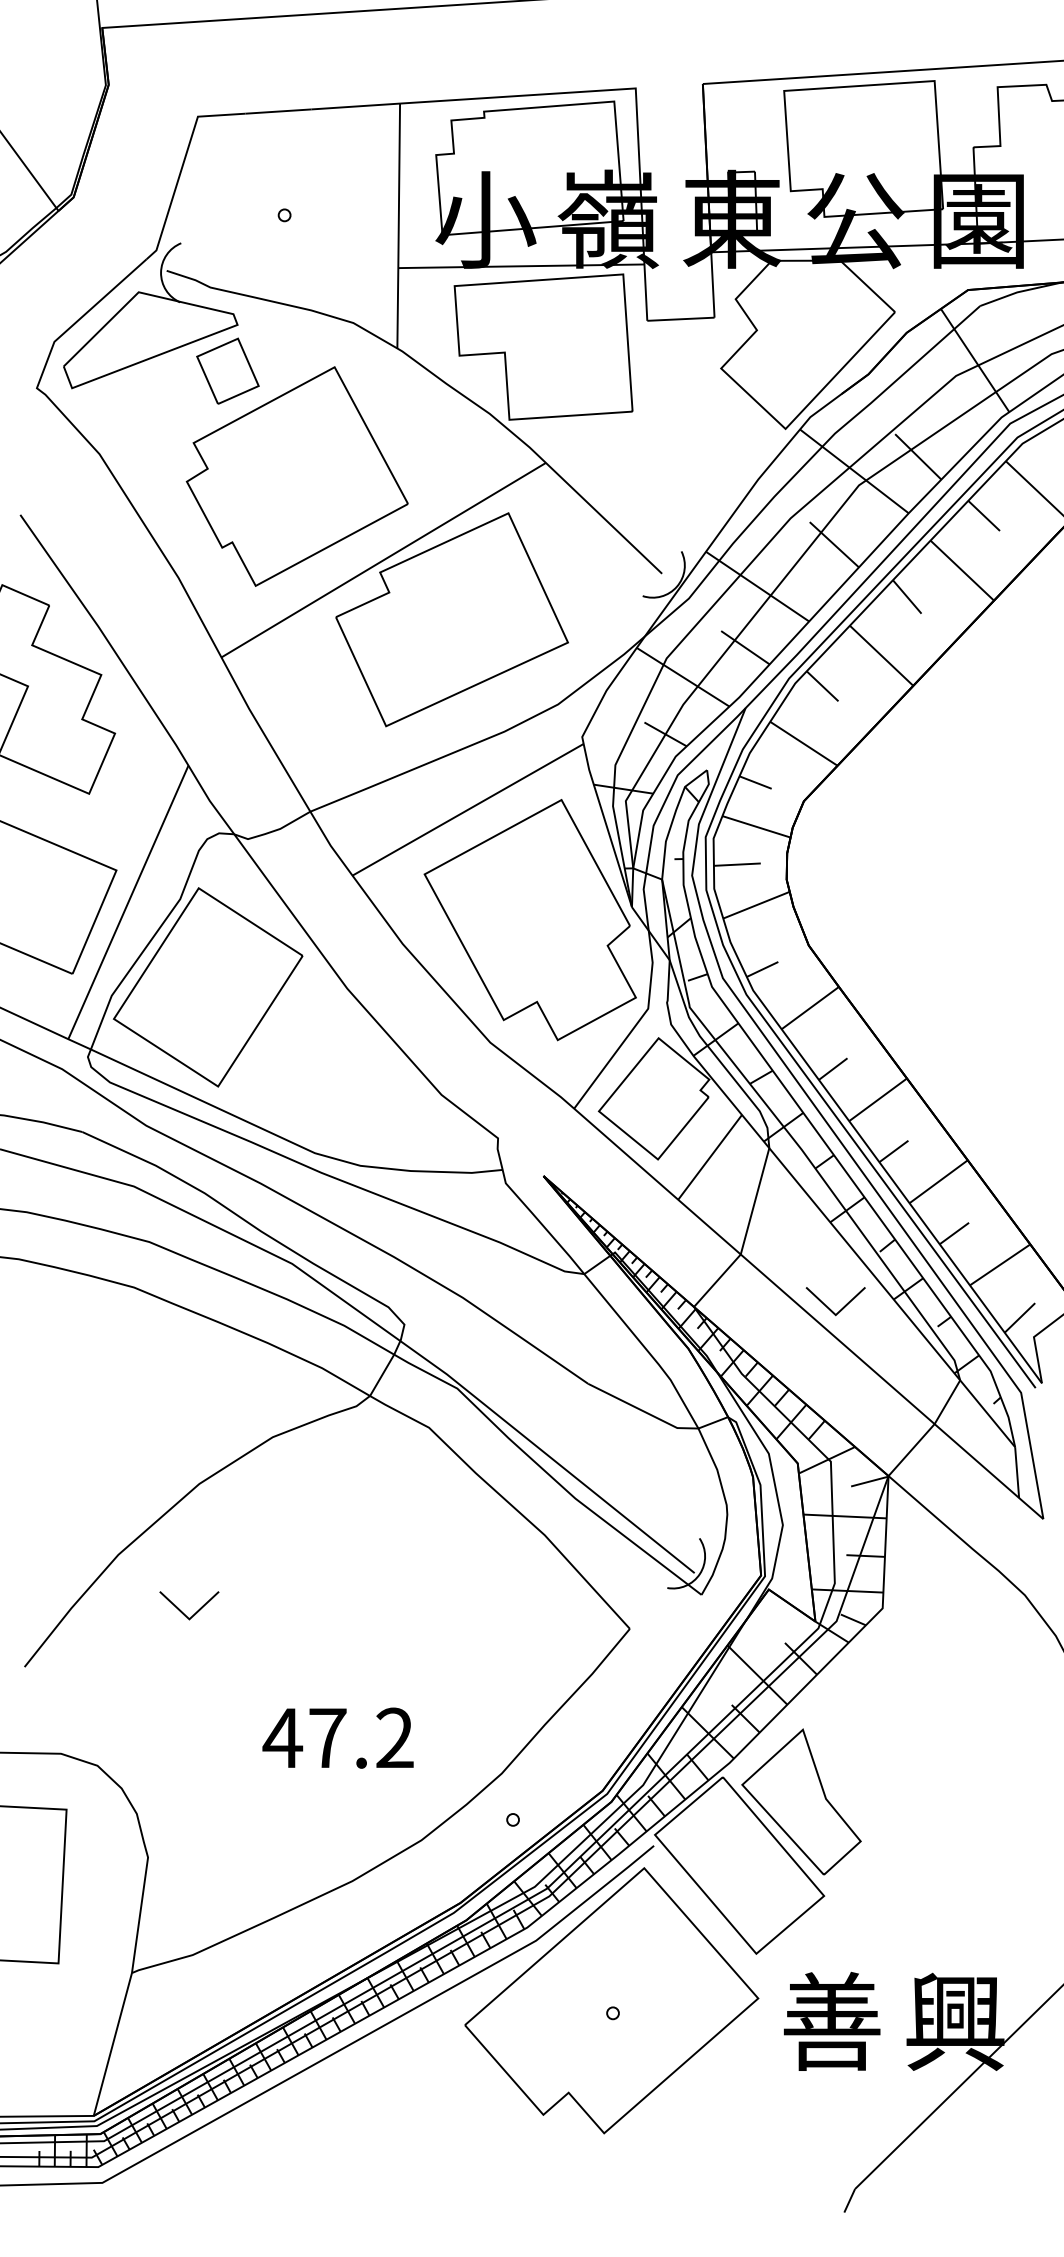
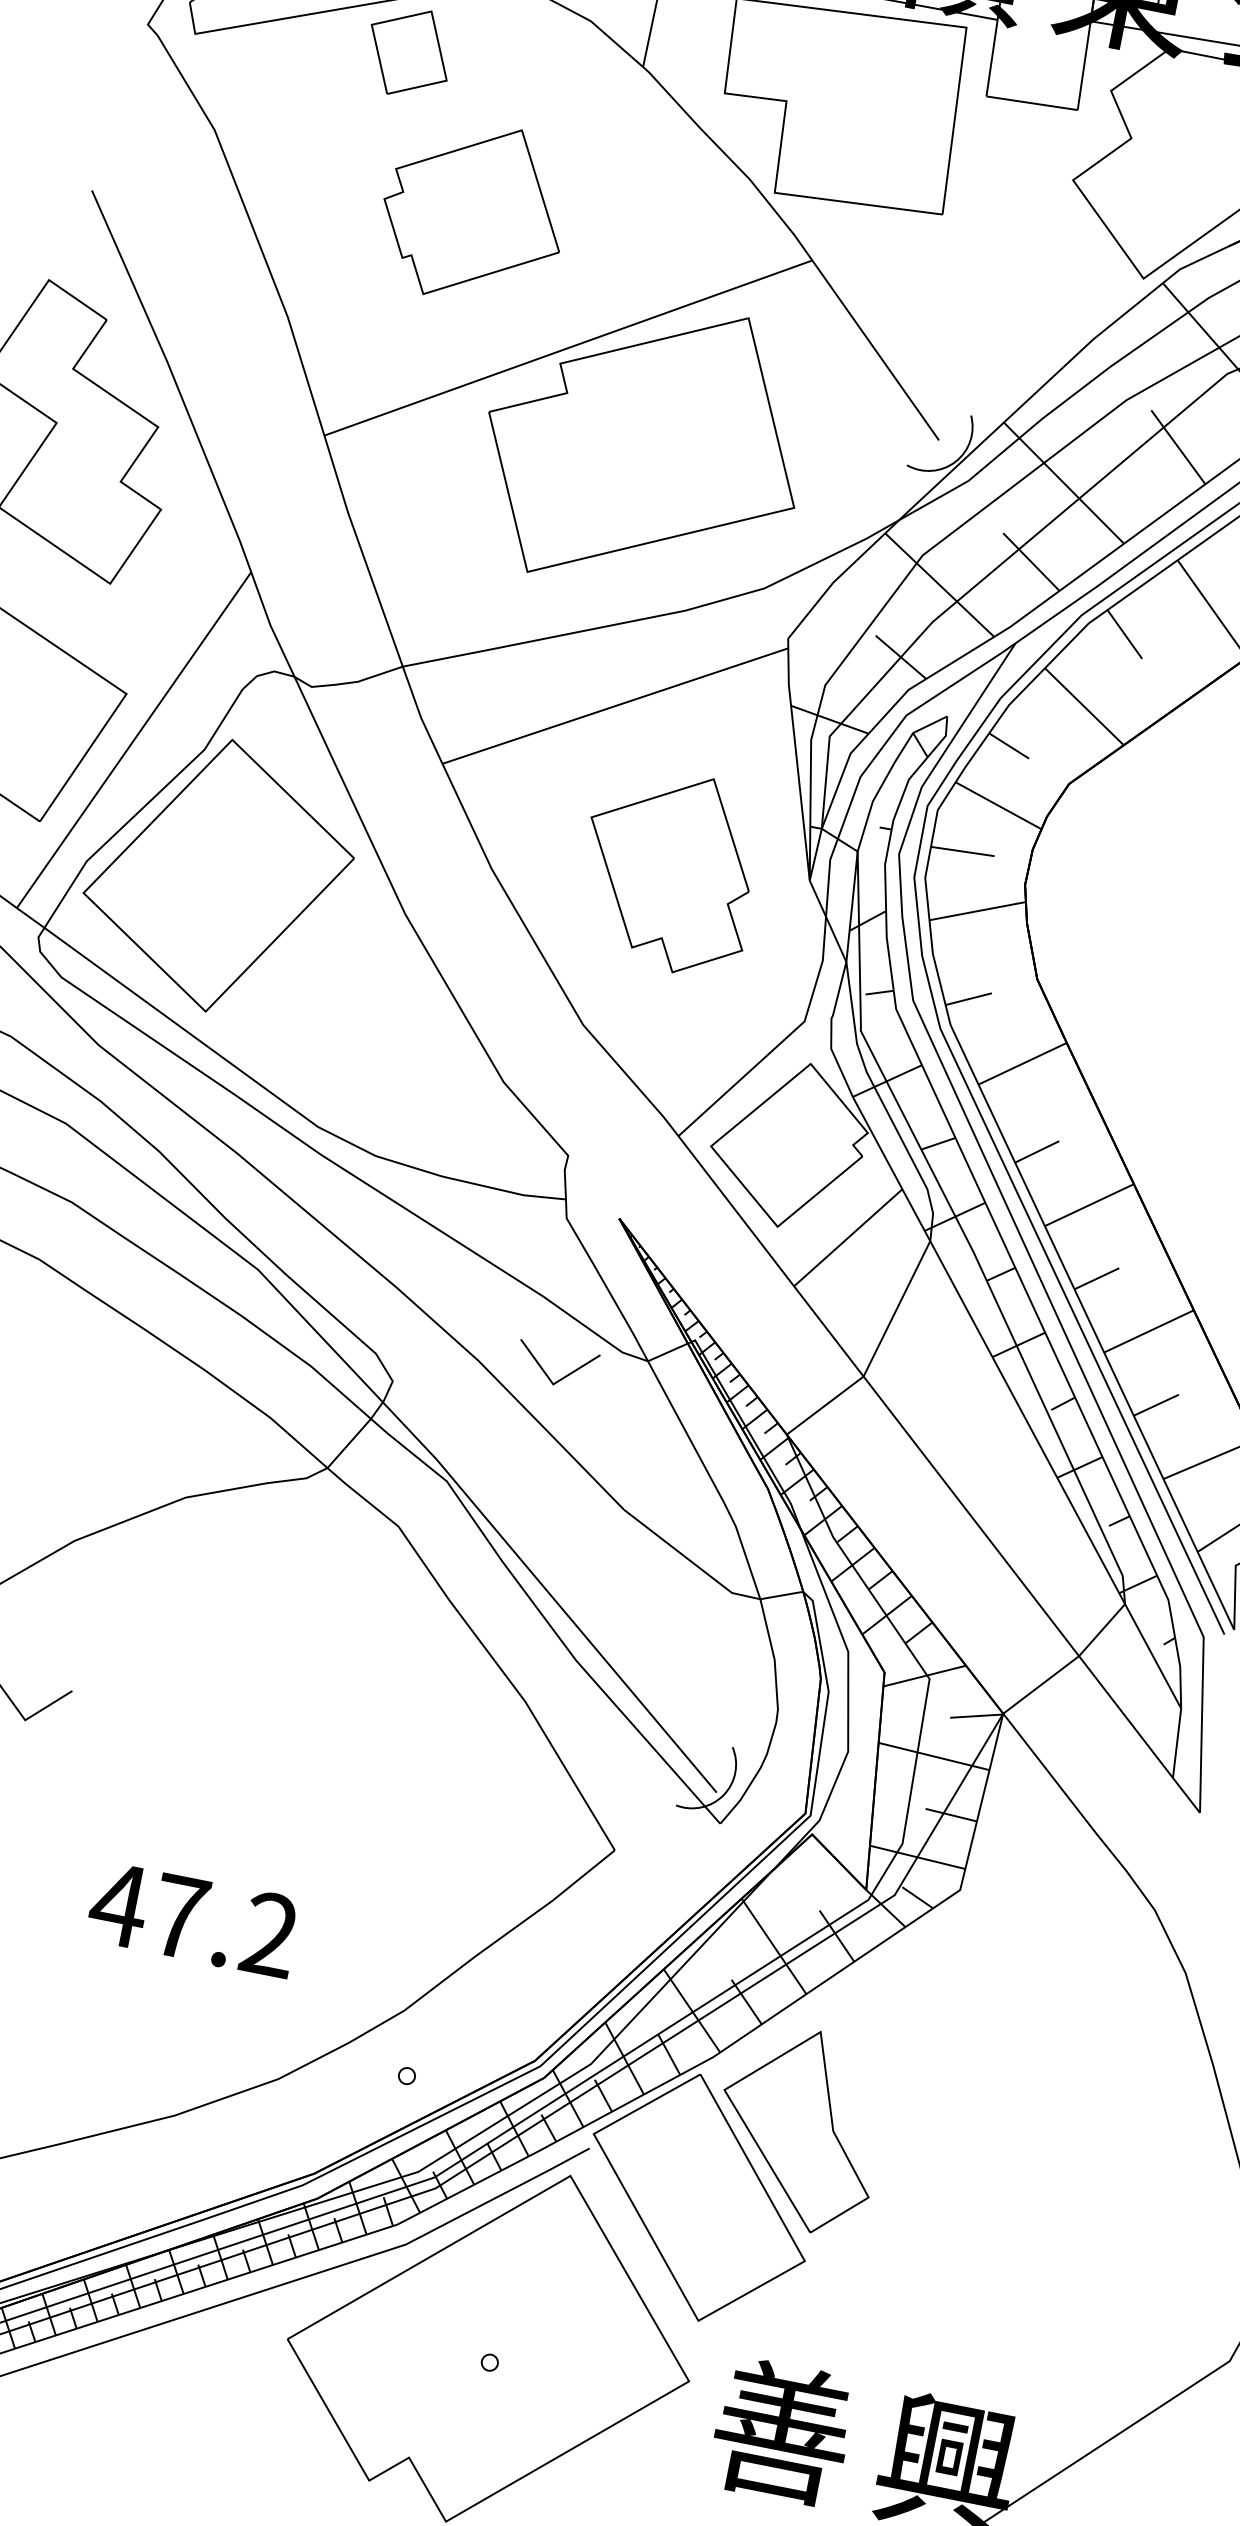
part: (296, 476) -> (473, 212), size x0.6
part: (529, 920) -> (668, 871), size x0.6
part: (829, 1307) -> (546, 1372), moved

